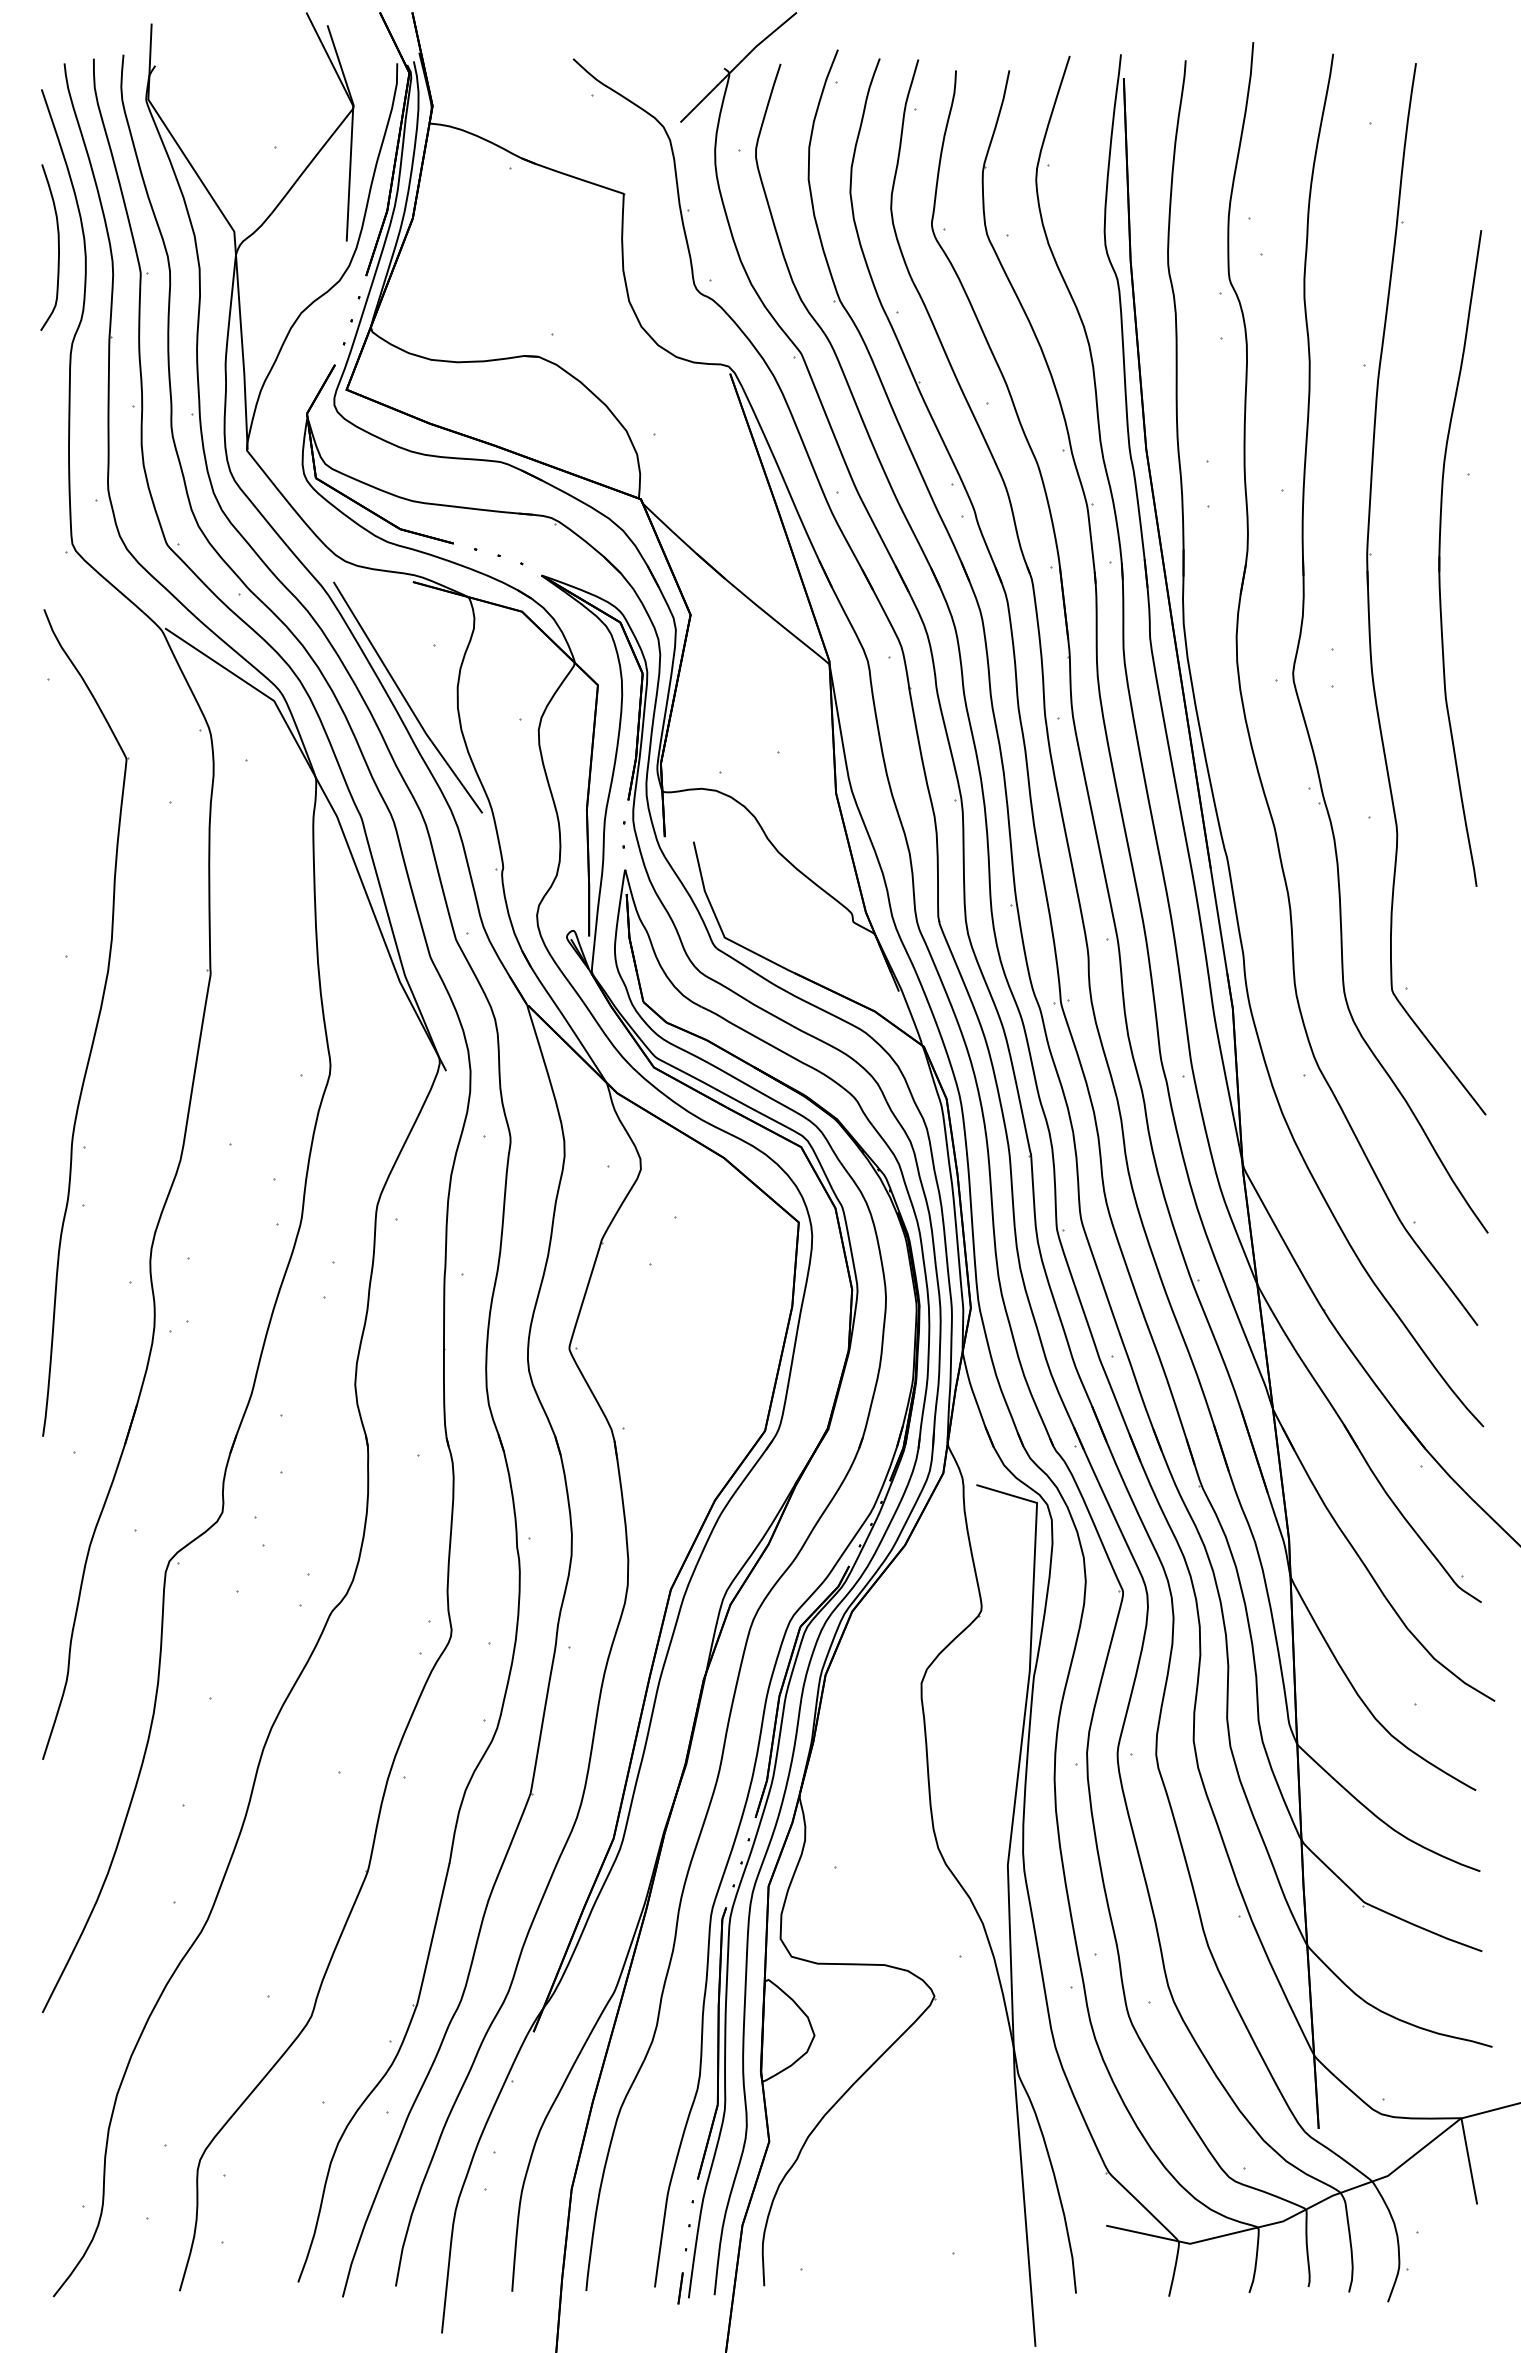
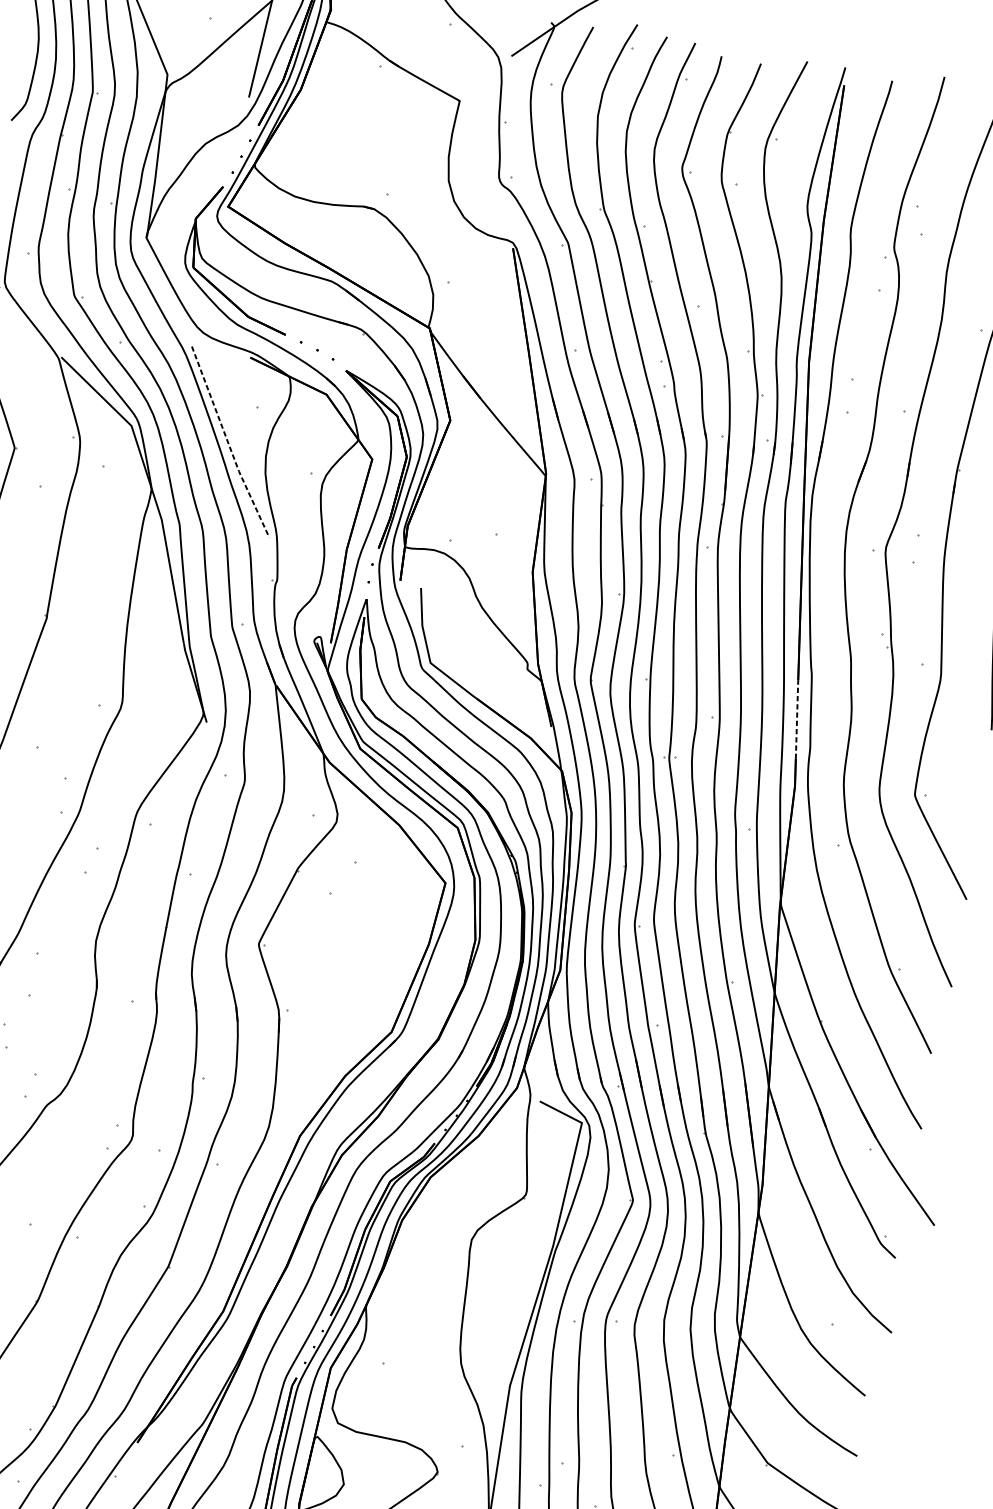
line: (405, 700) -> (228, 443), solid -> dashed
line: (1218, 920) -> (796, 719), solid -> dashed

